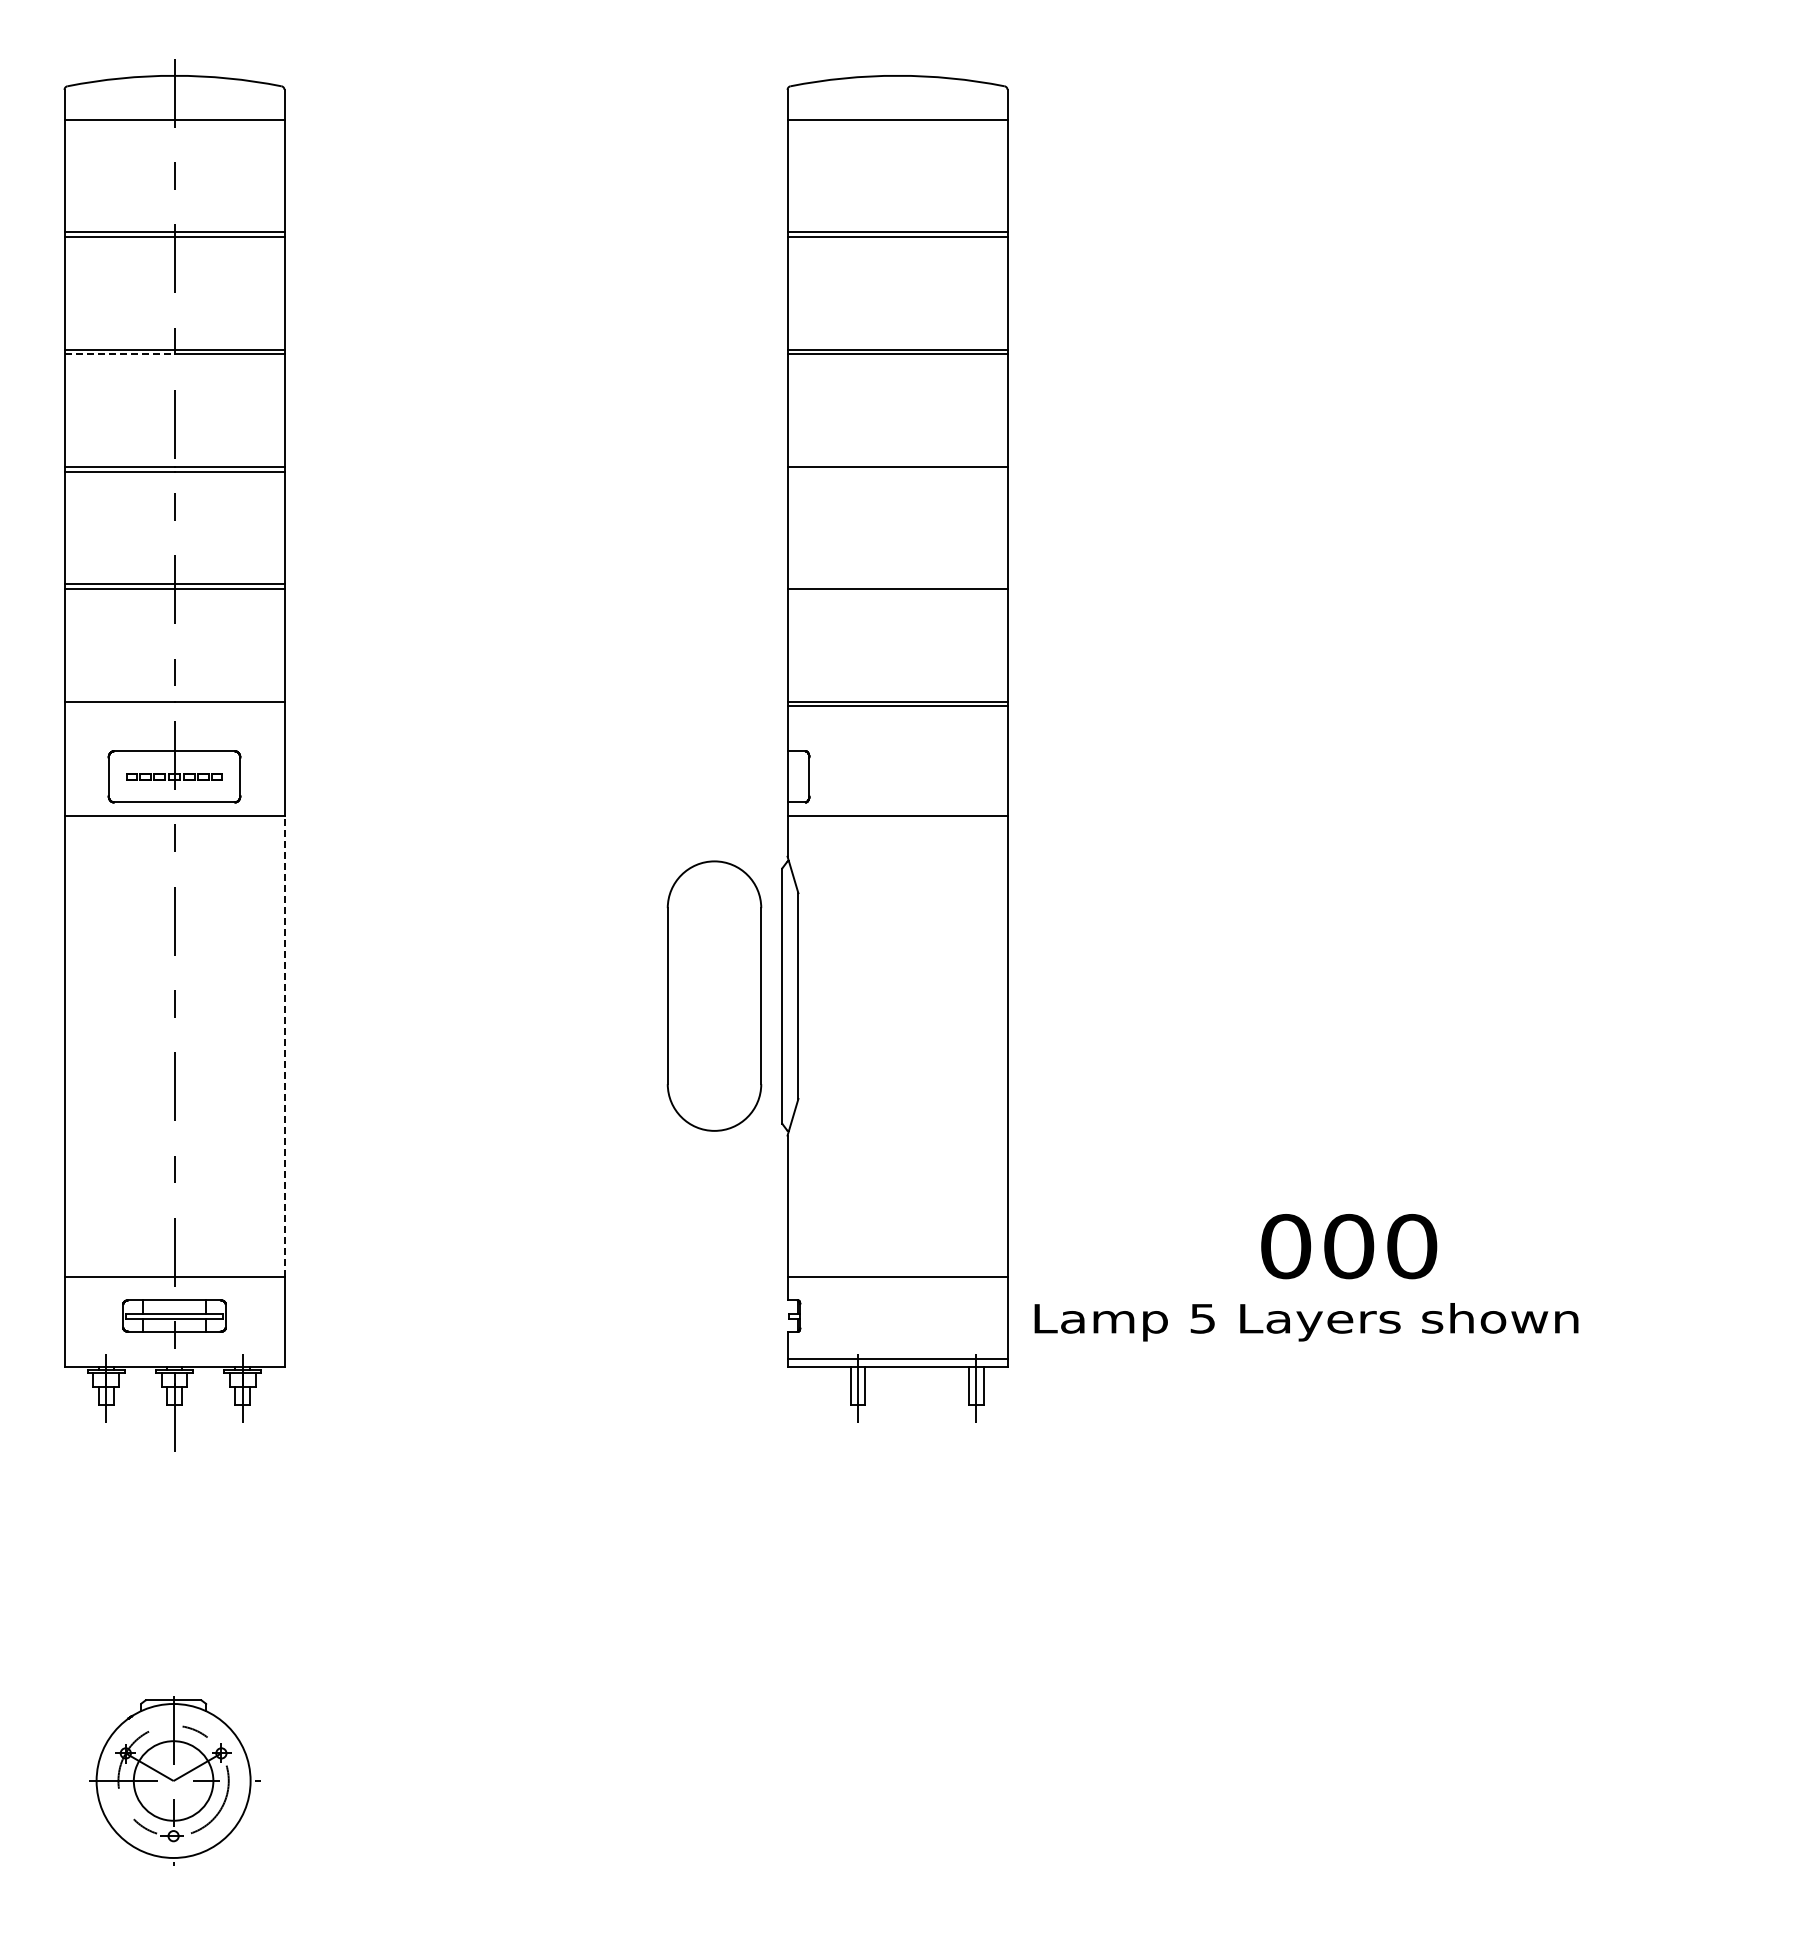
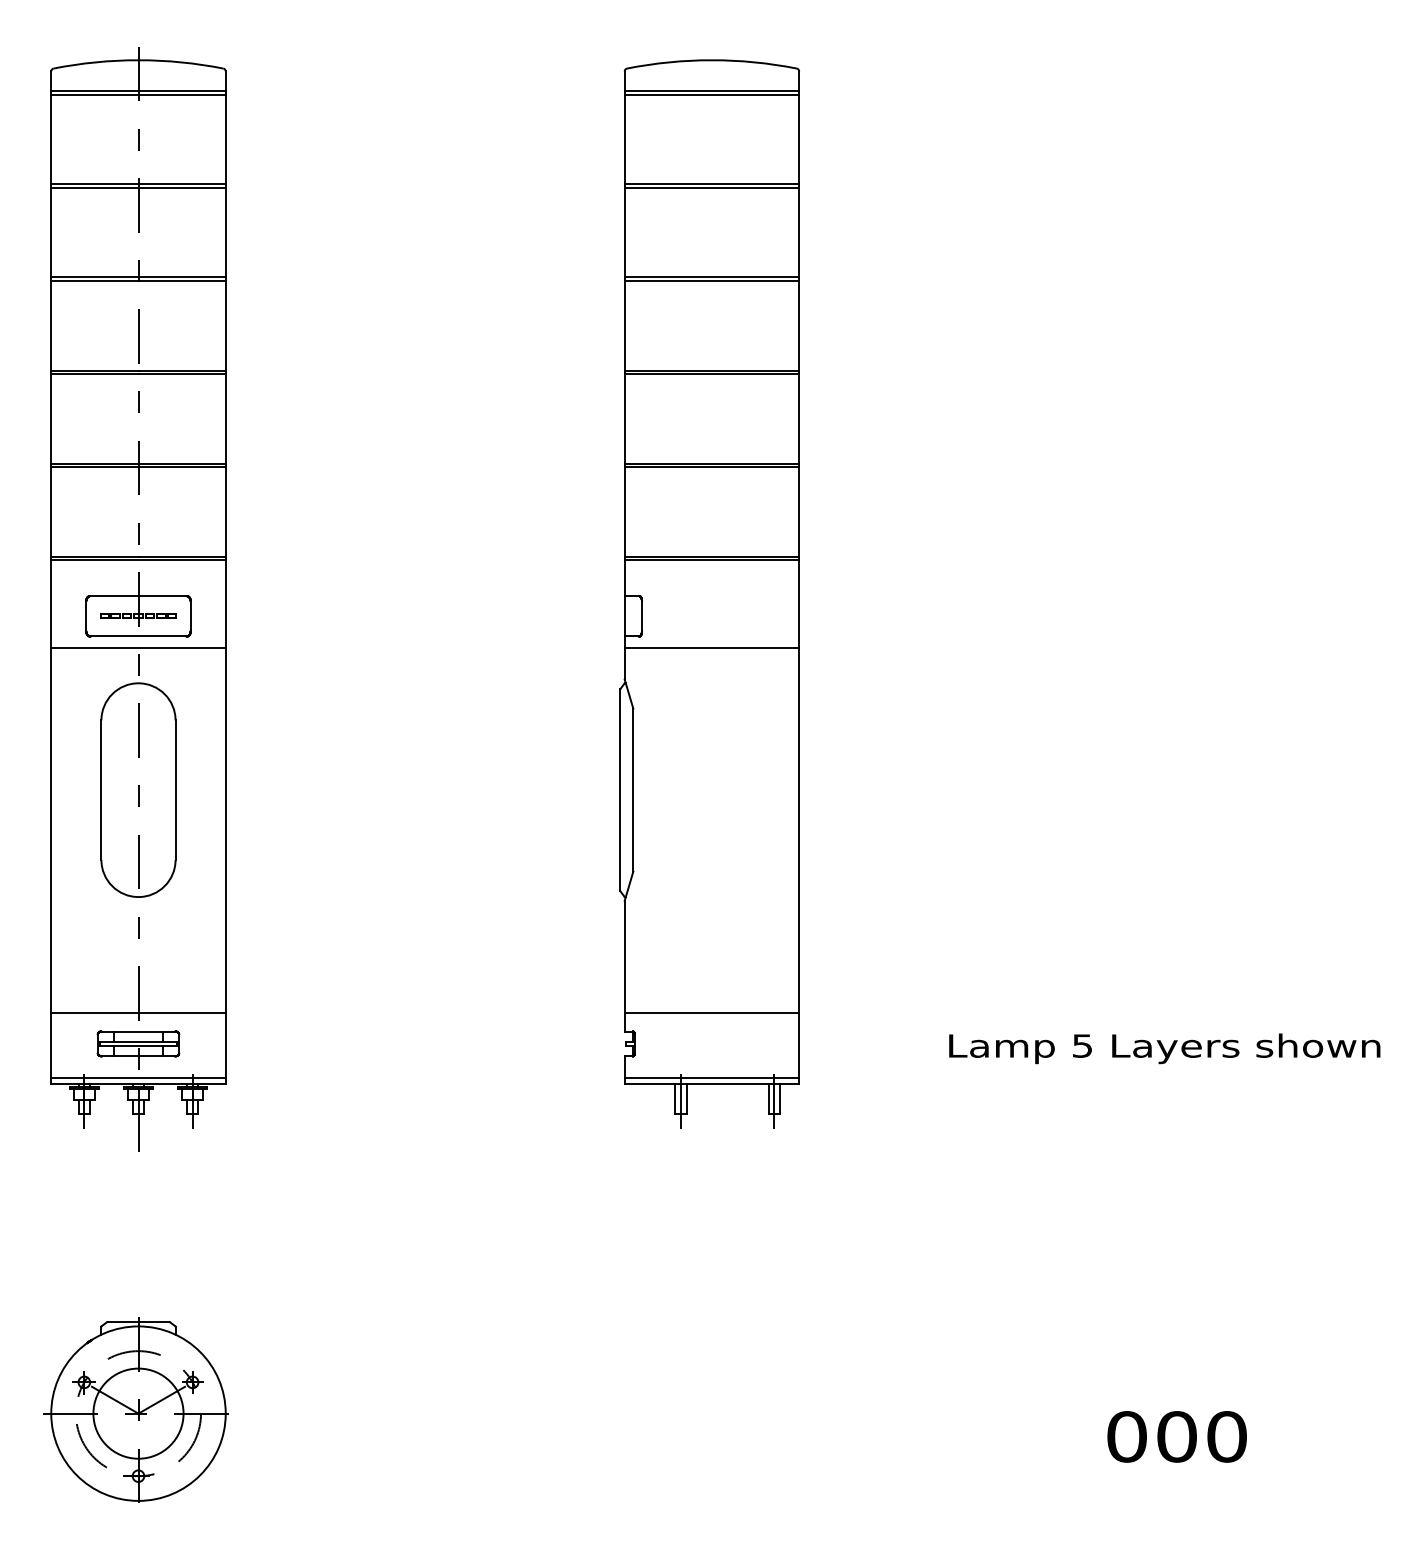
line: (174, 115) -> (138, 91), added
line: (897, 115) -> (711, 91), added
line: (120, 354) -> (95, 281), dashed -> solid
line: (897, 471) -> (711, 374), added
line: (897, 584) -> (711, 463), added
line: (174, 706) -> (138, 560), added
part: (714, 995) -> (138, 789), moved
line: (284, 1046) -> (225, 830), dashed -> solid
text: (1349, 1246) -> (1177, 1436), moved
text: (1306, 1322) -> (1164, 1049), moved
line: (174, 1359) -> (138, 1078), added
part: (171, 1777) -> (136, 1409), size x1.43

